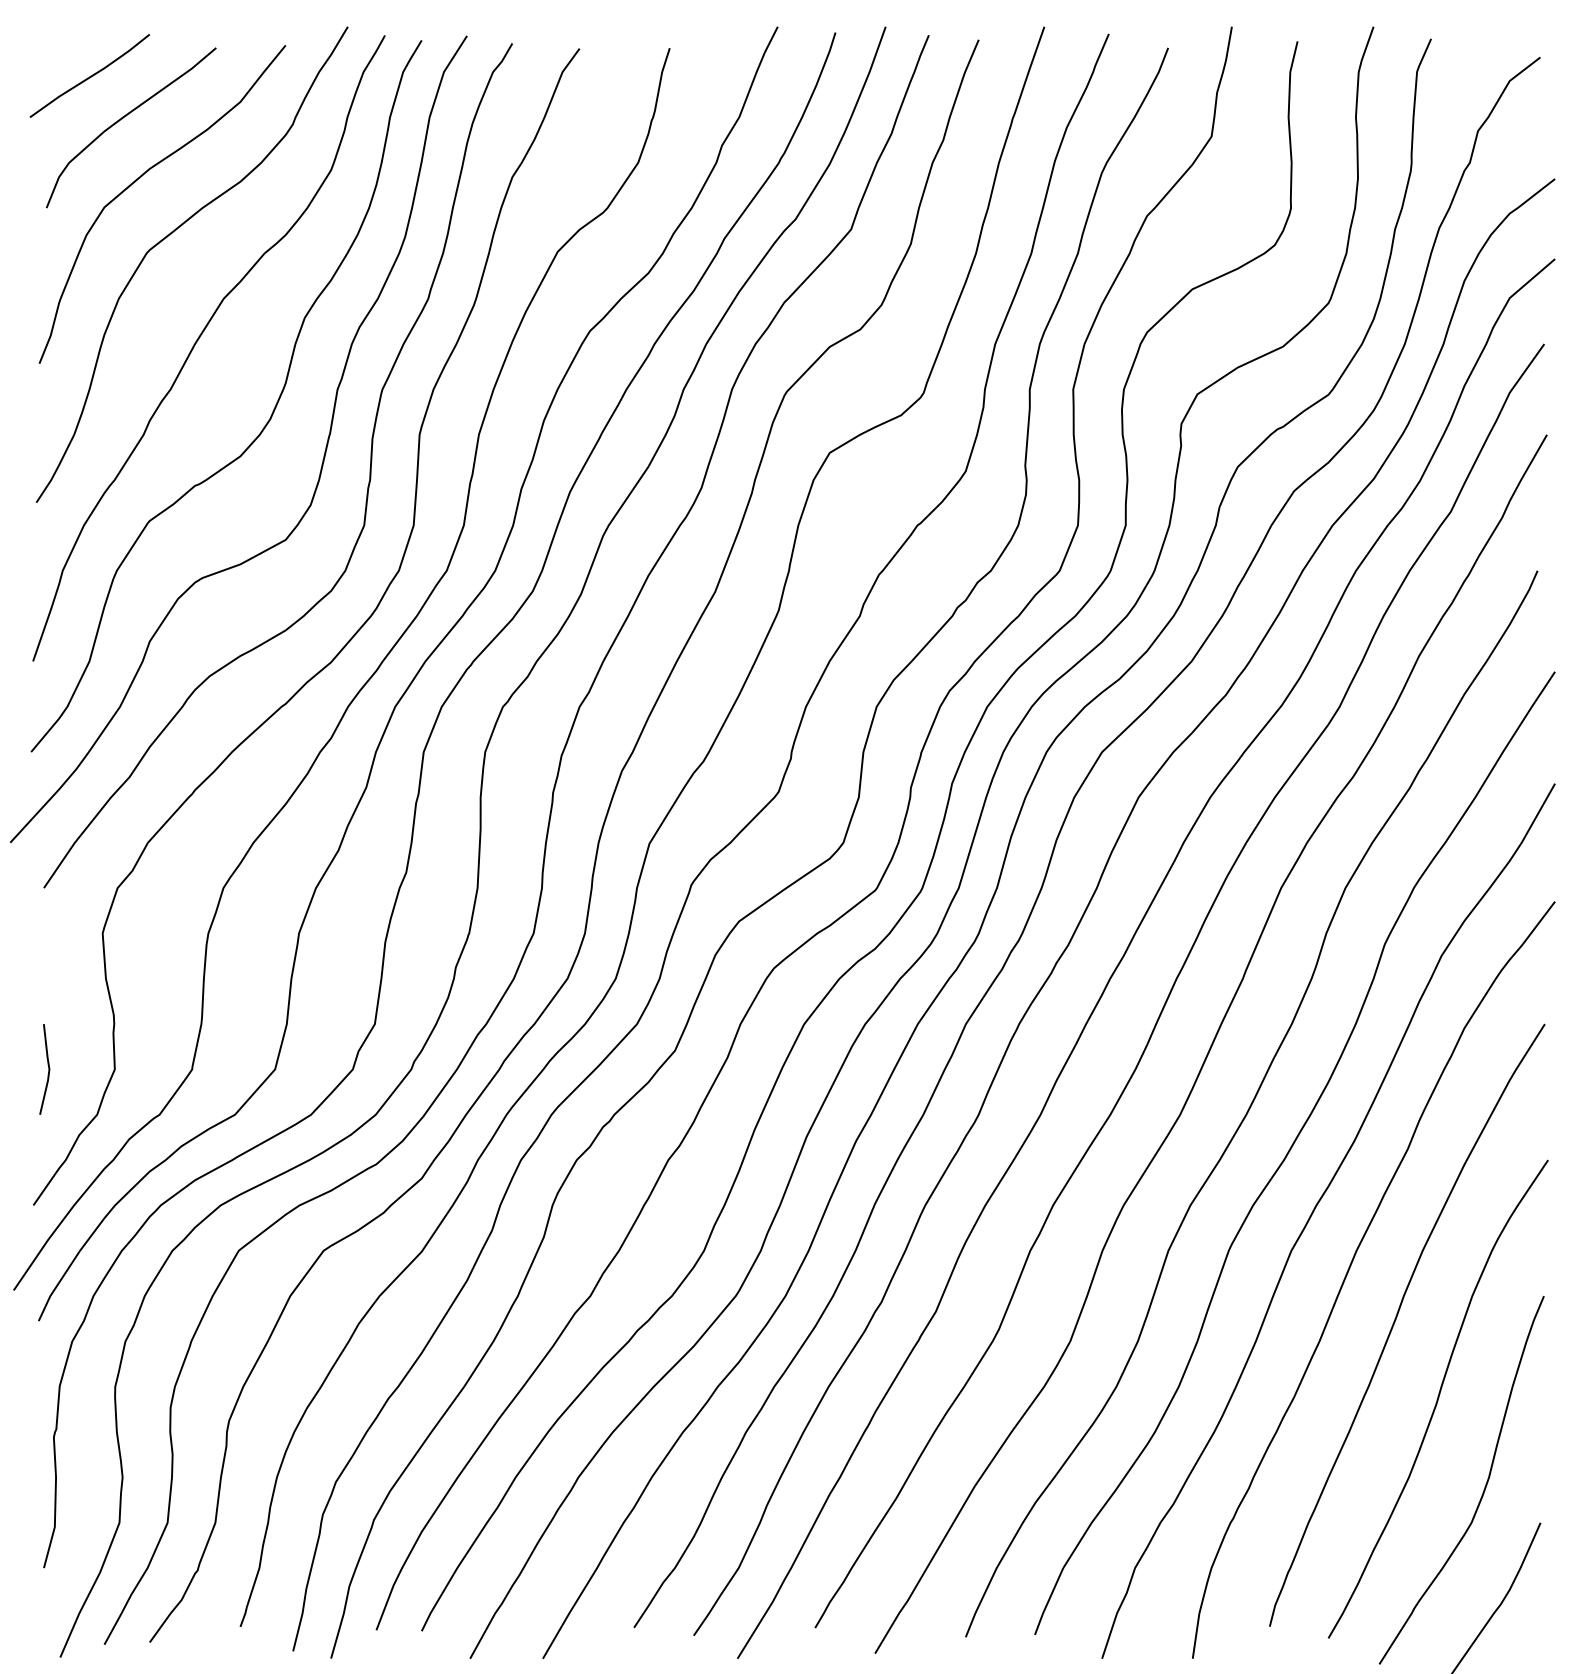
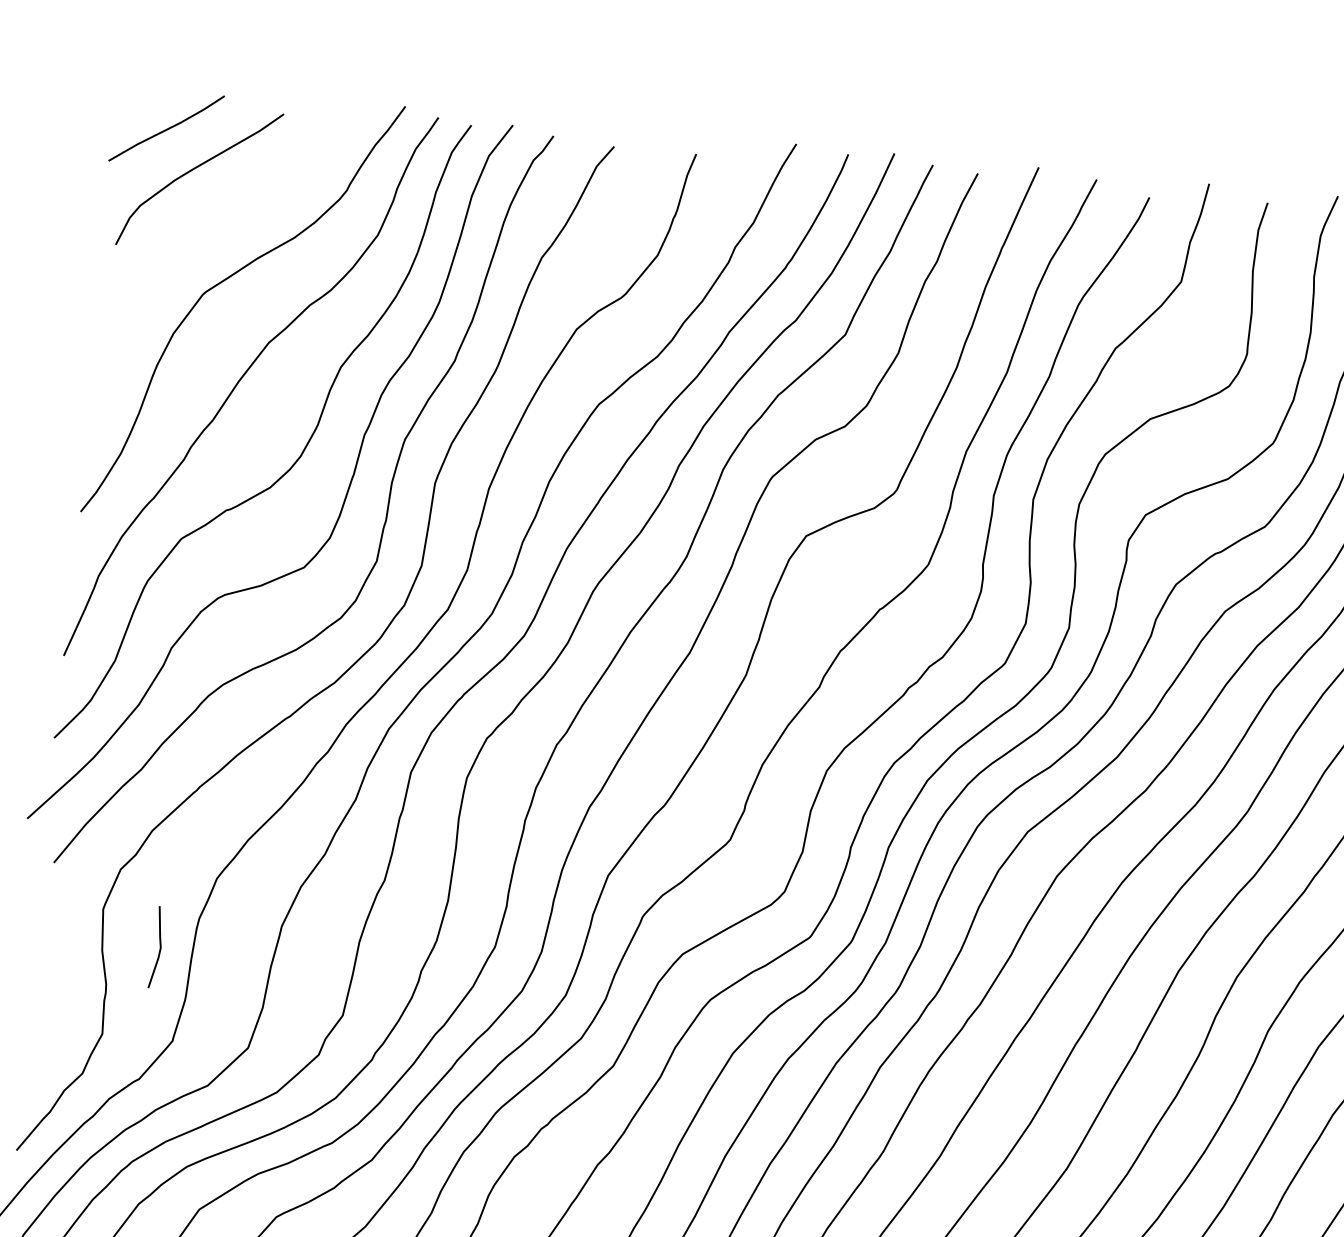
curve: (141, 177) -> (204, 225), removed
line: (48, 1069) -> (159, 947), moved

